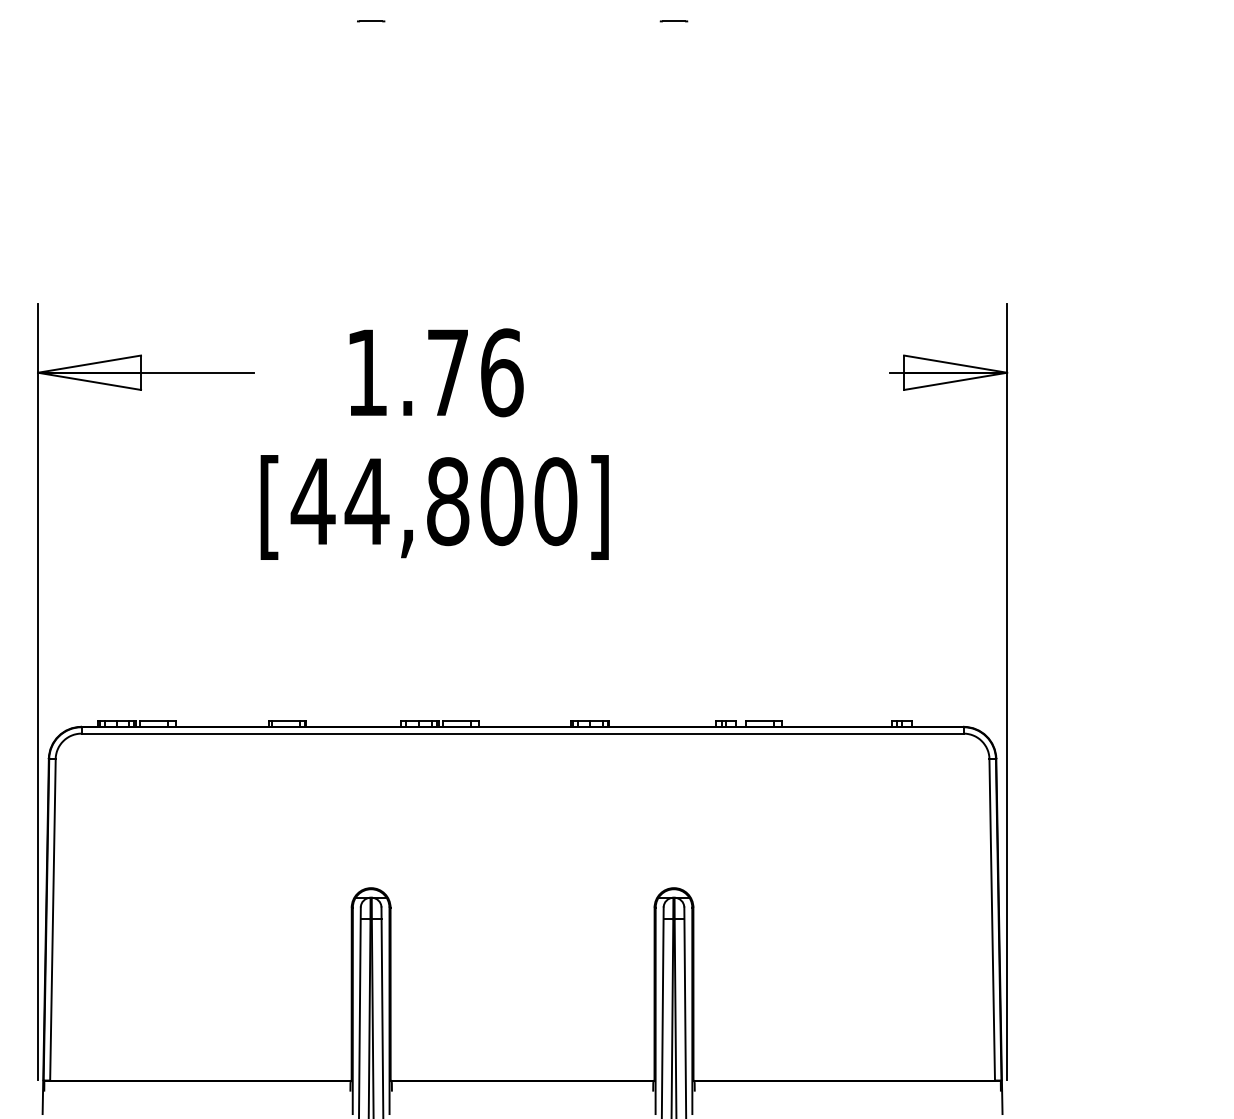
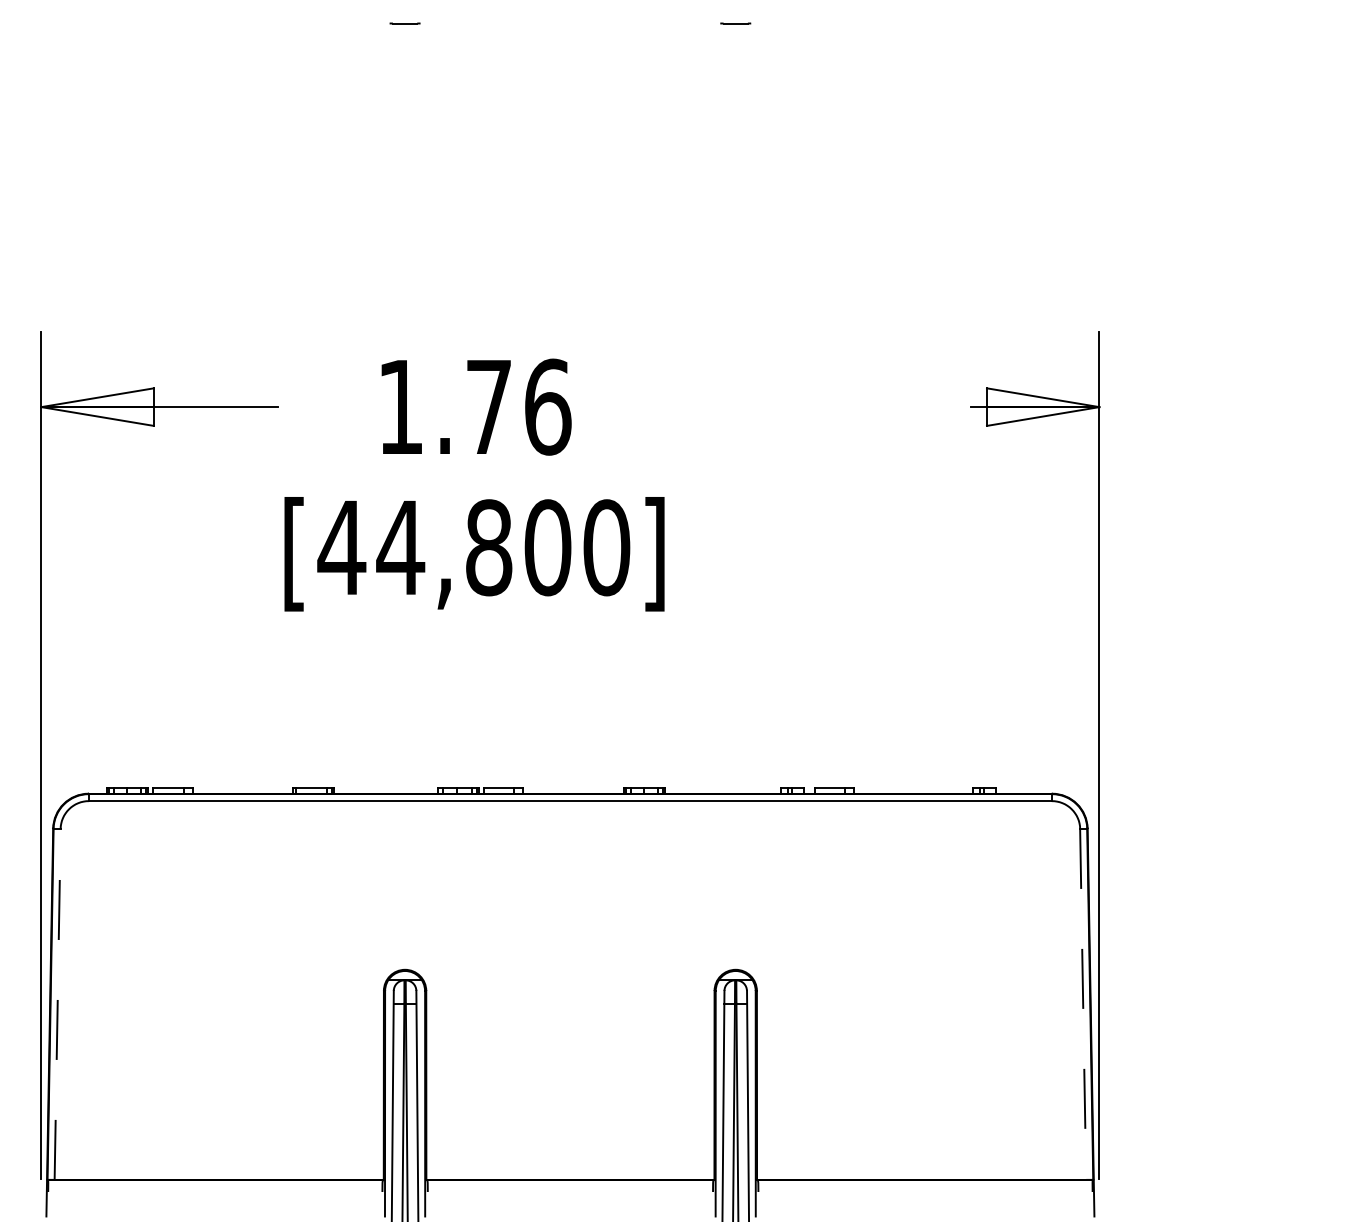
line: (52, 919) -> (57, 1004), solid -> dashed
line: (992, 919) -> (1083, 1004), solid -> dashed

